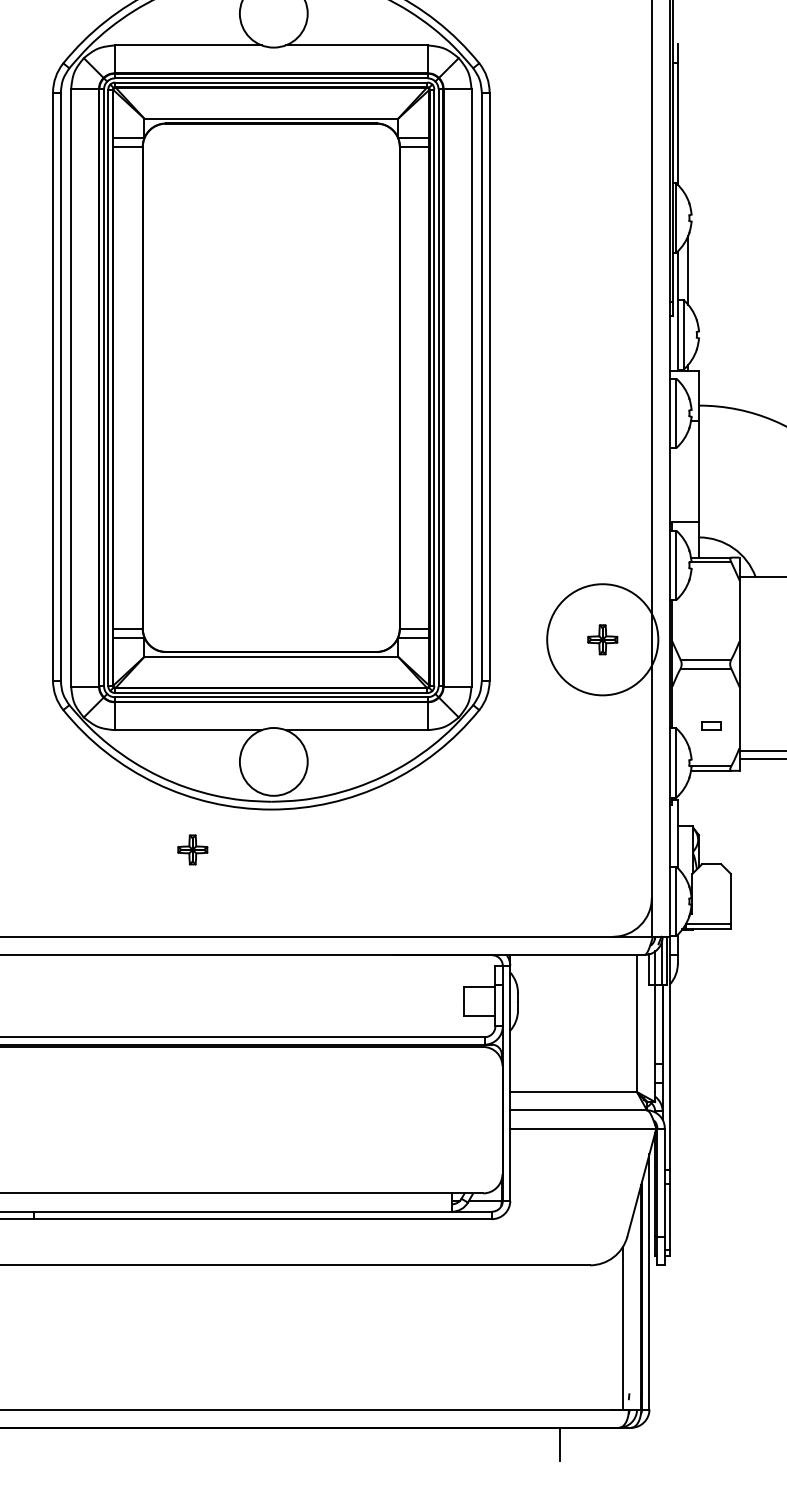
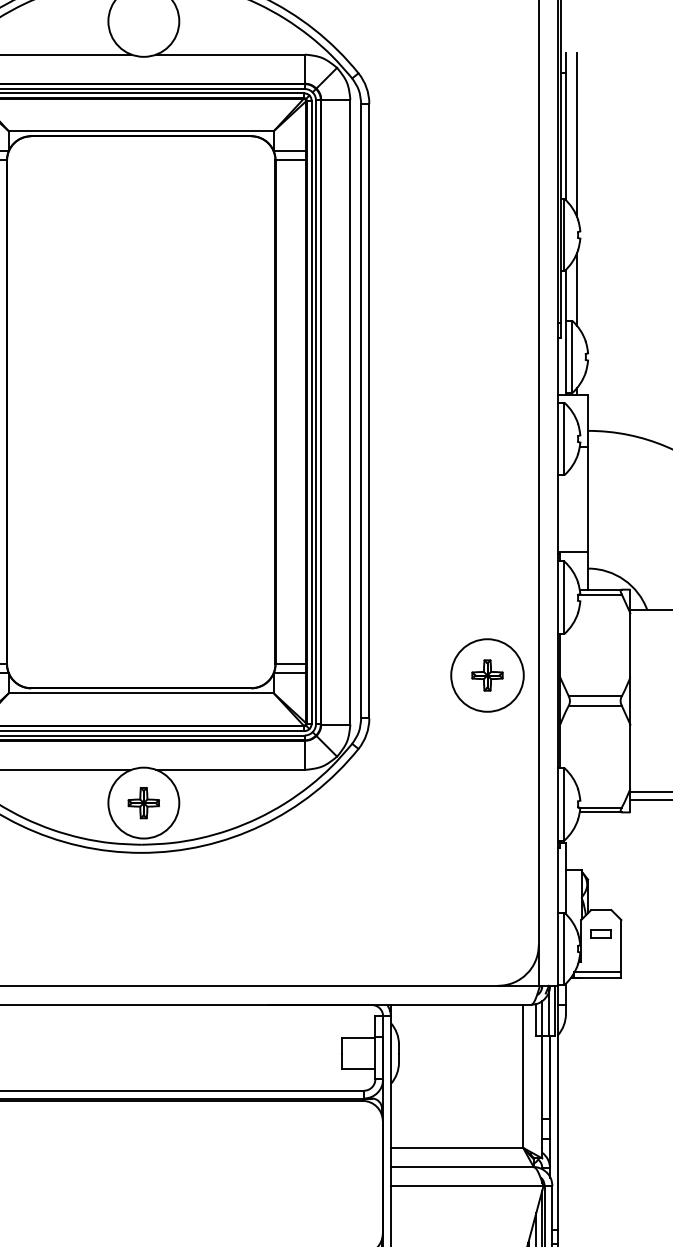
line: (688, 122) -> (577, 135), added
circle: (602, 639) -> (487, 675), size x0.62
part: (711, 725) -> (601, 933), moved
part: (192, 849) -> (143, 802), moved

